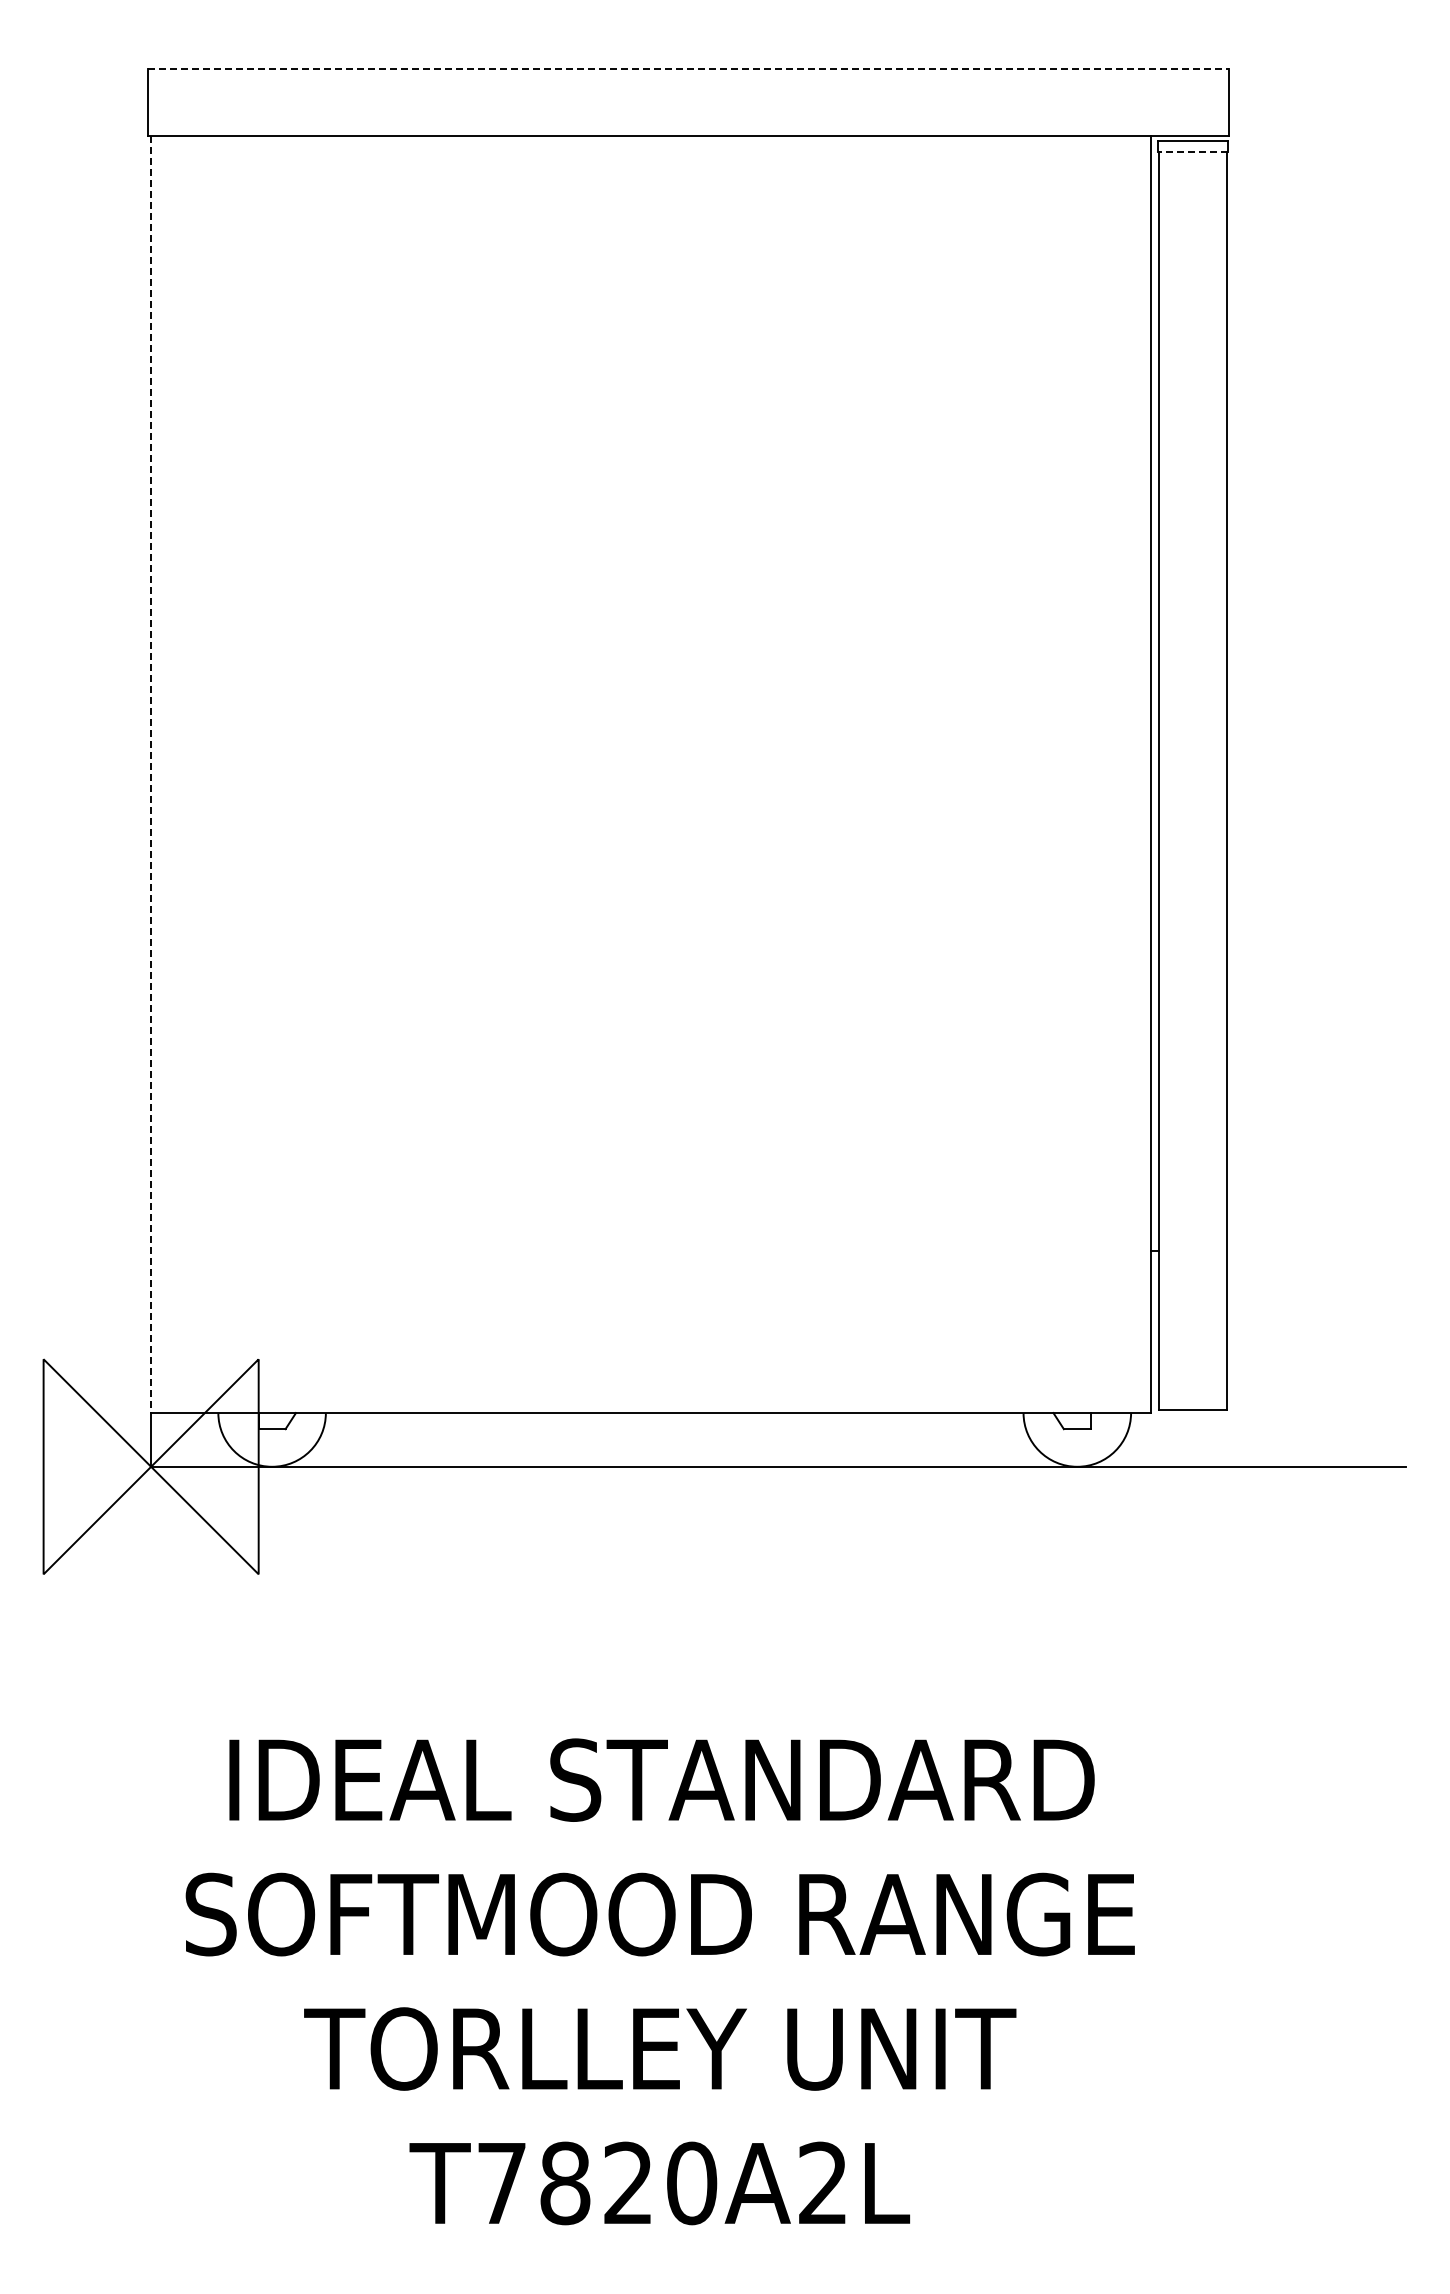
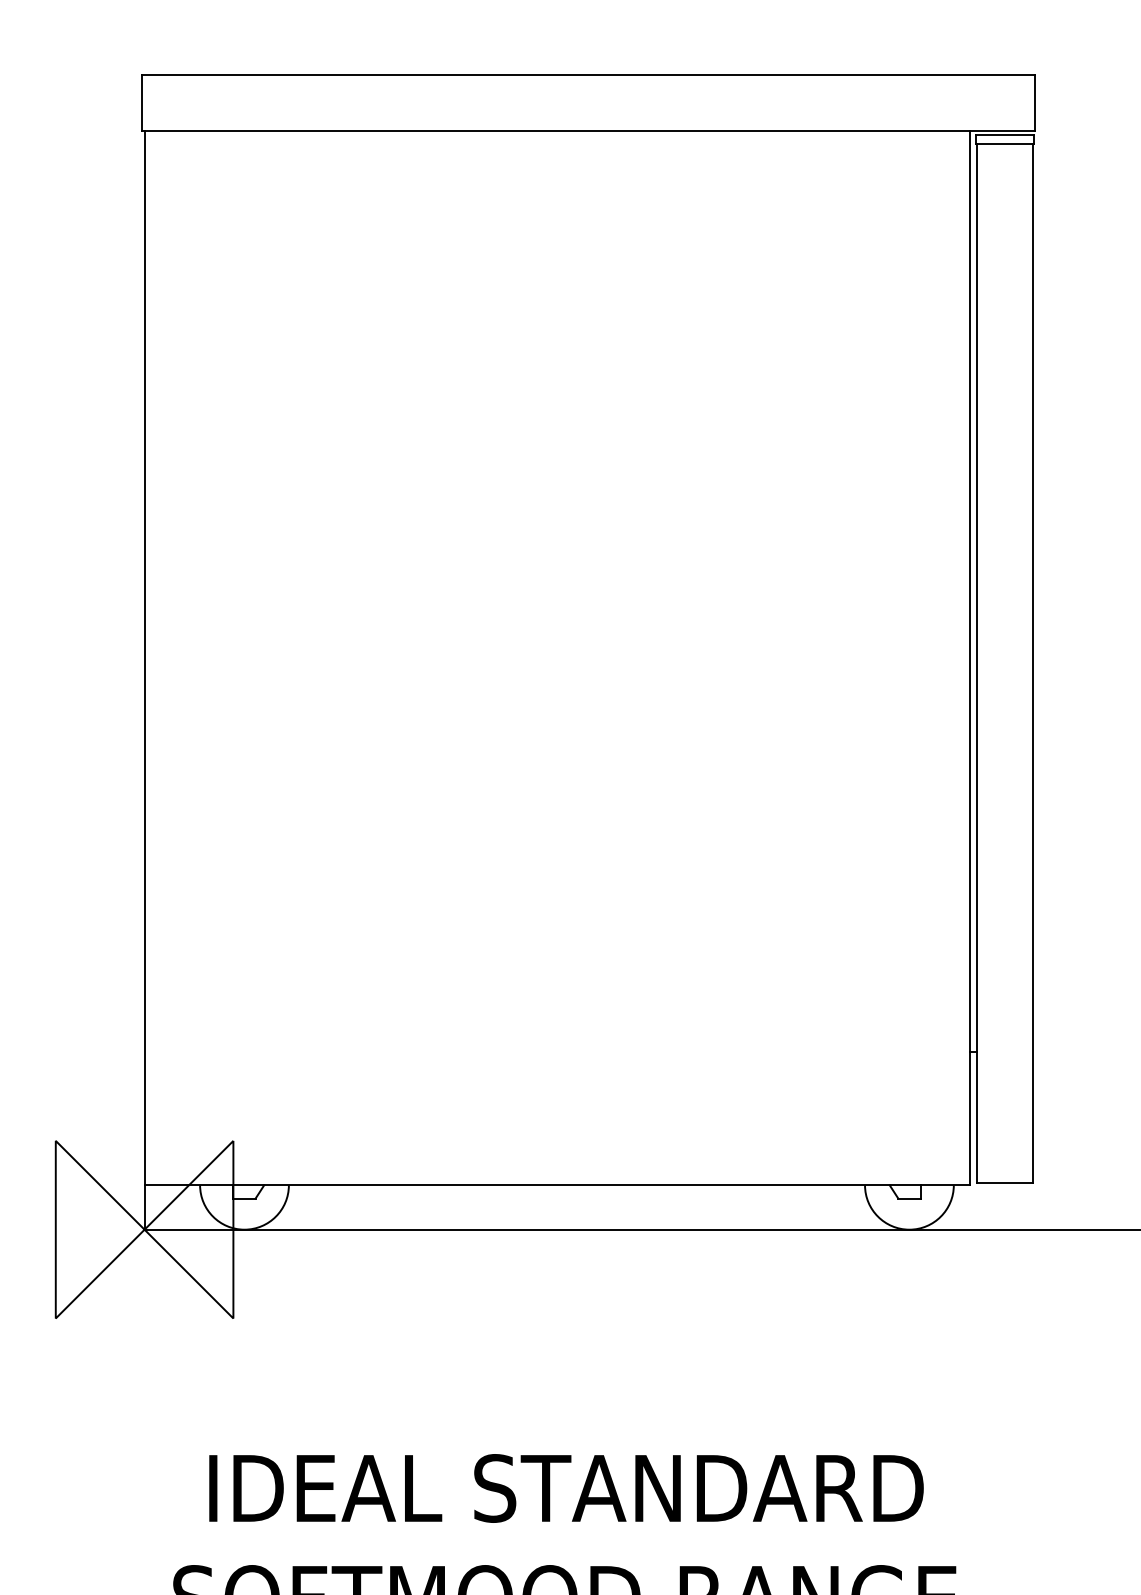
line: (689, 68) -> (589, 74), dashed -> solid
line: (1192, 152) -> (1004, 144), dashed -> solid
line: (151, 774) -> (144, 657), dashed -> solid

